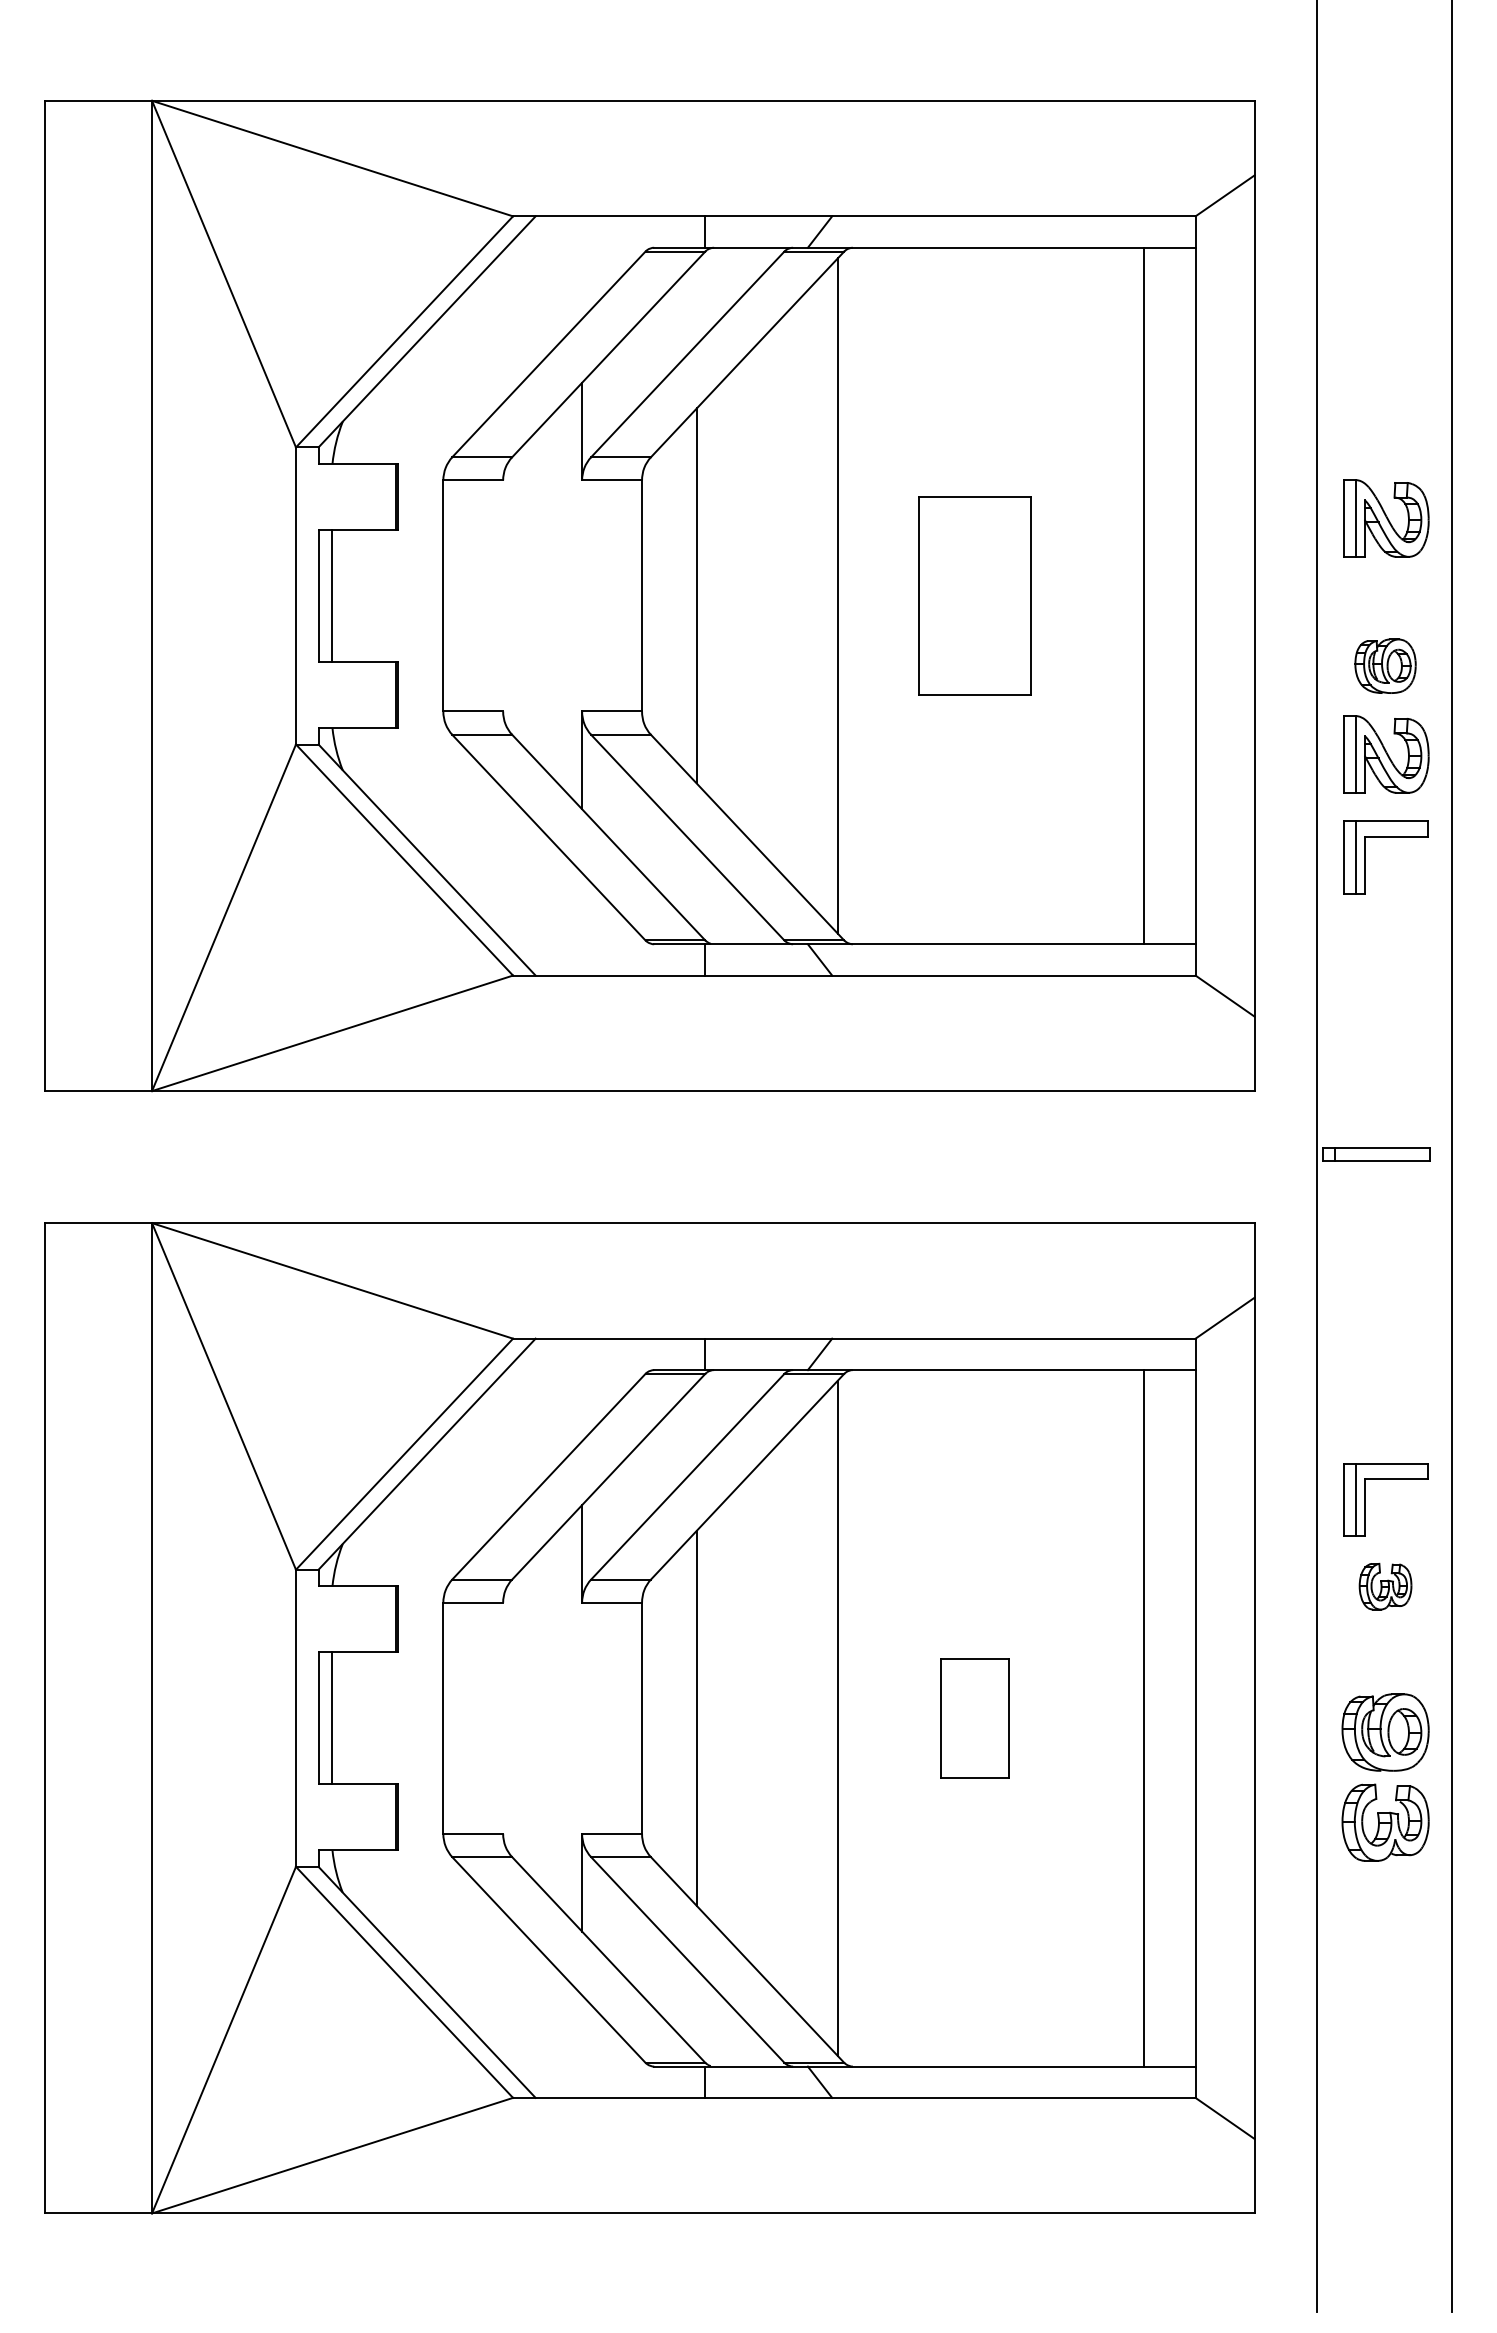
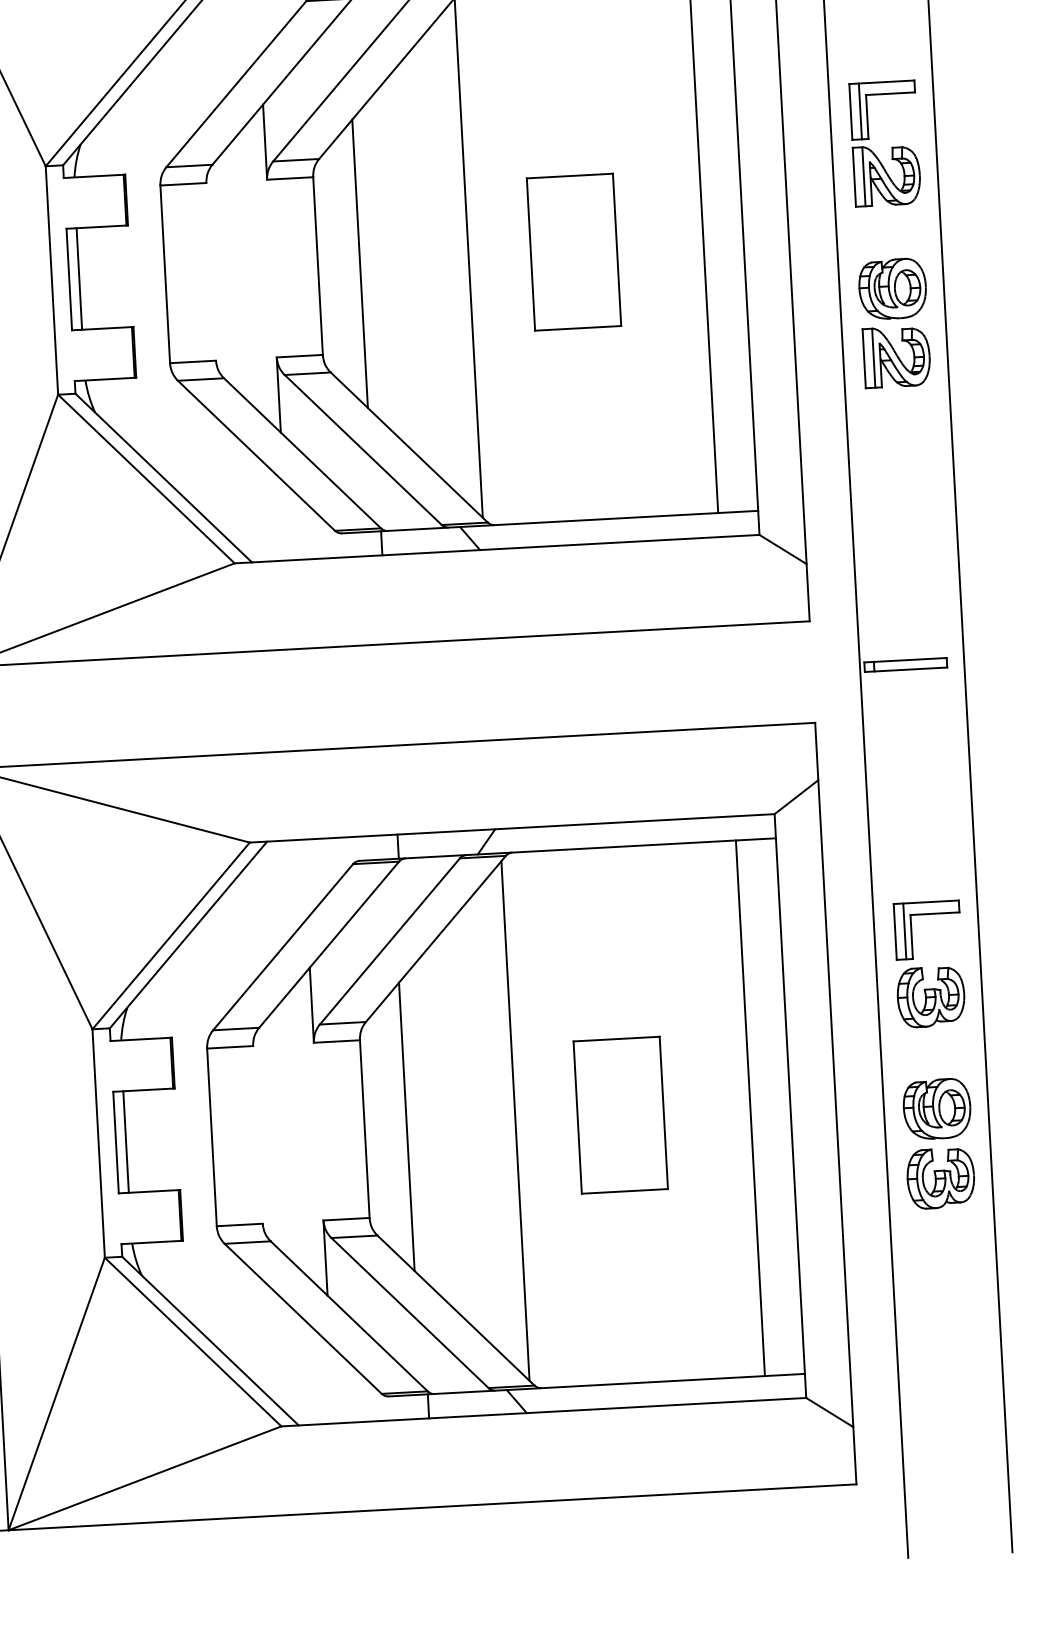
part: (1385, 666) -> (892, 289), size x1.43
part: (1385, 837) -> (882, 94), moved
part: (1385, 1586) -> (930, 996), size x1.67
part: (974, 1717) -> (620, 1114), size x1.67

